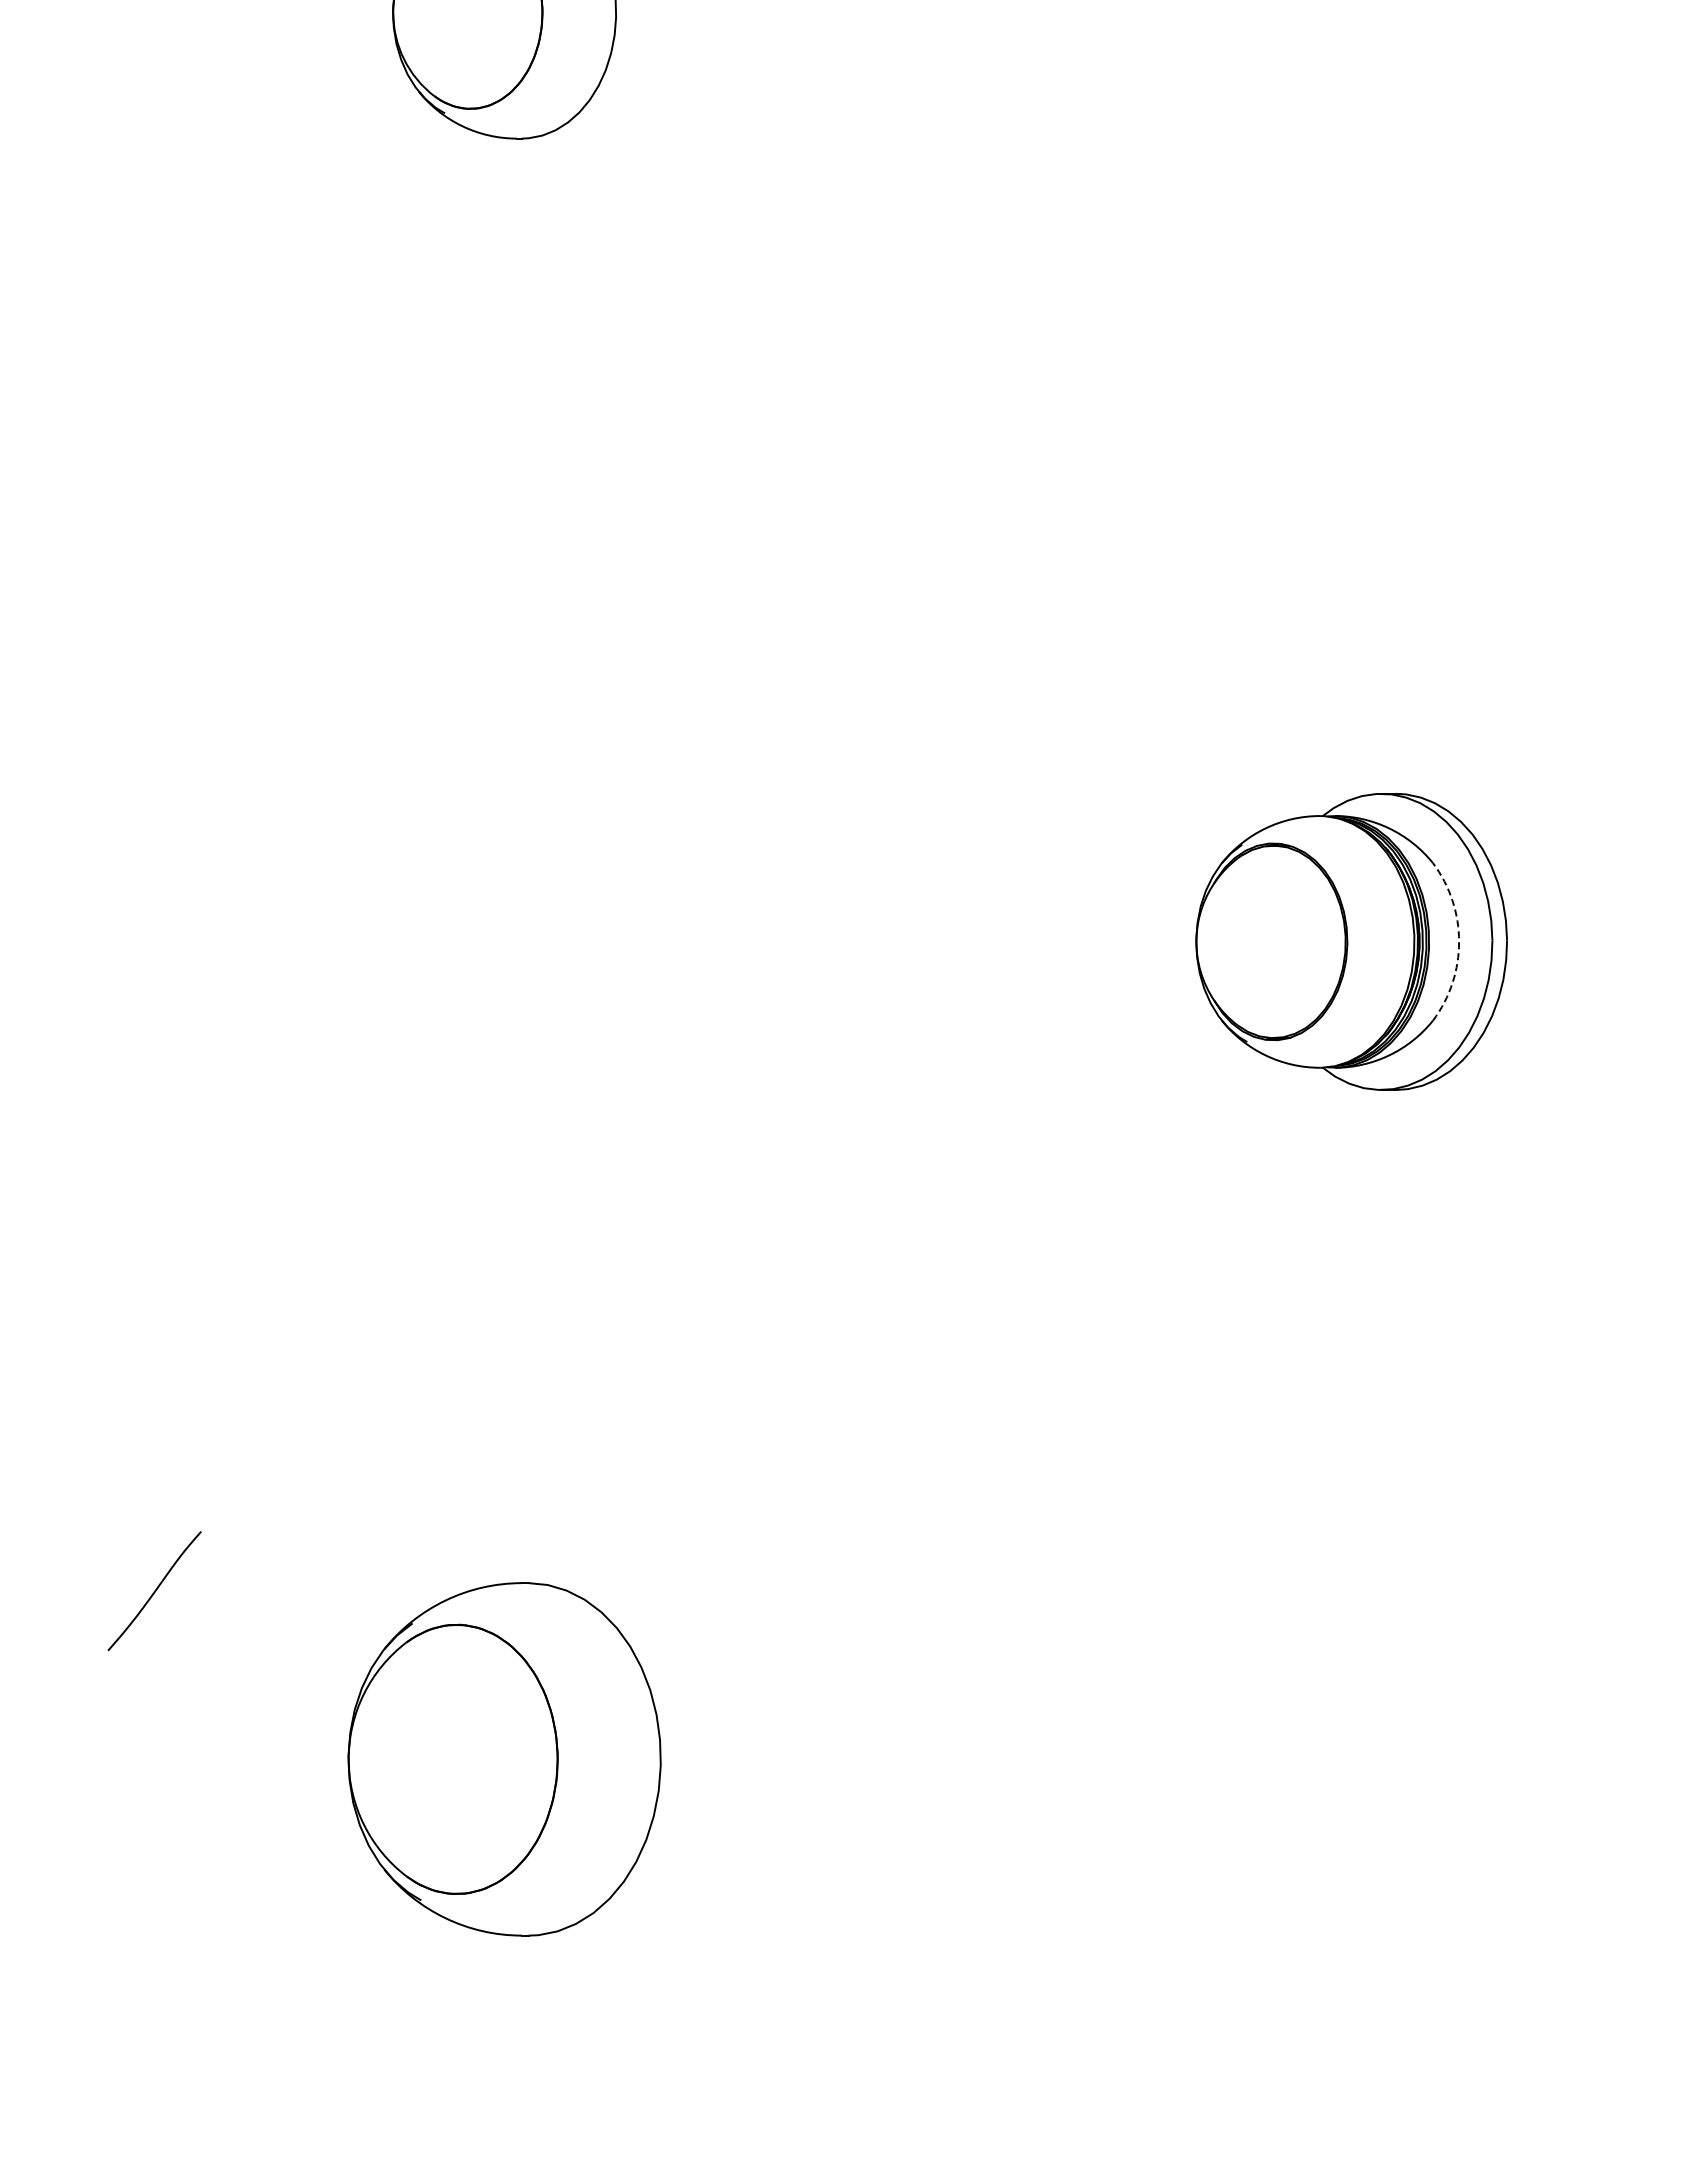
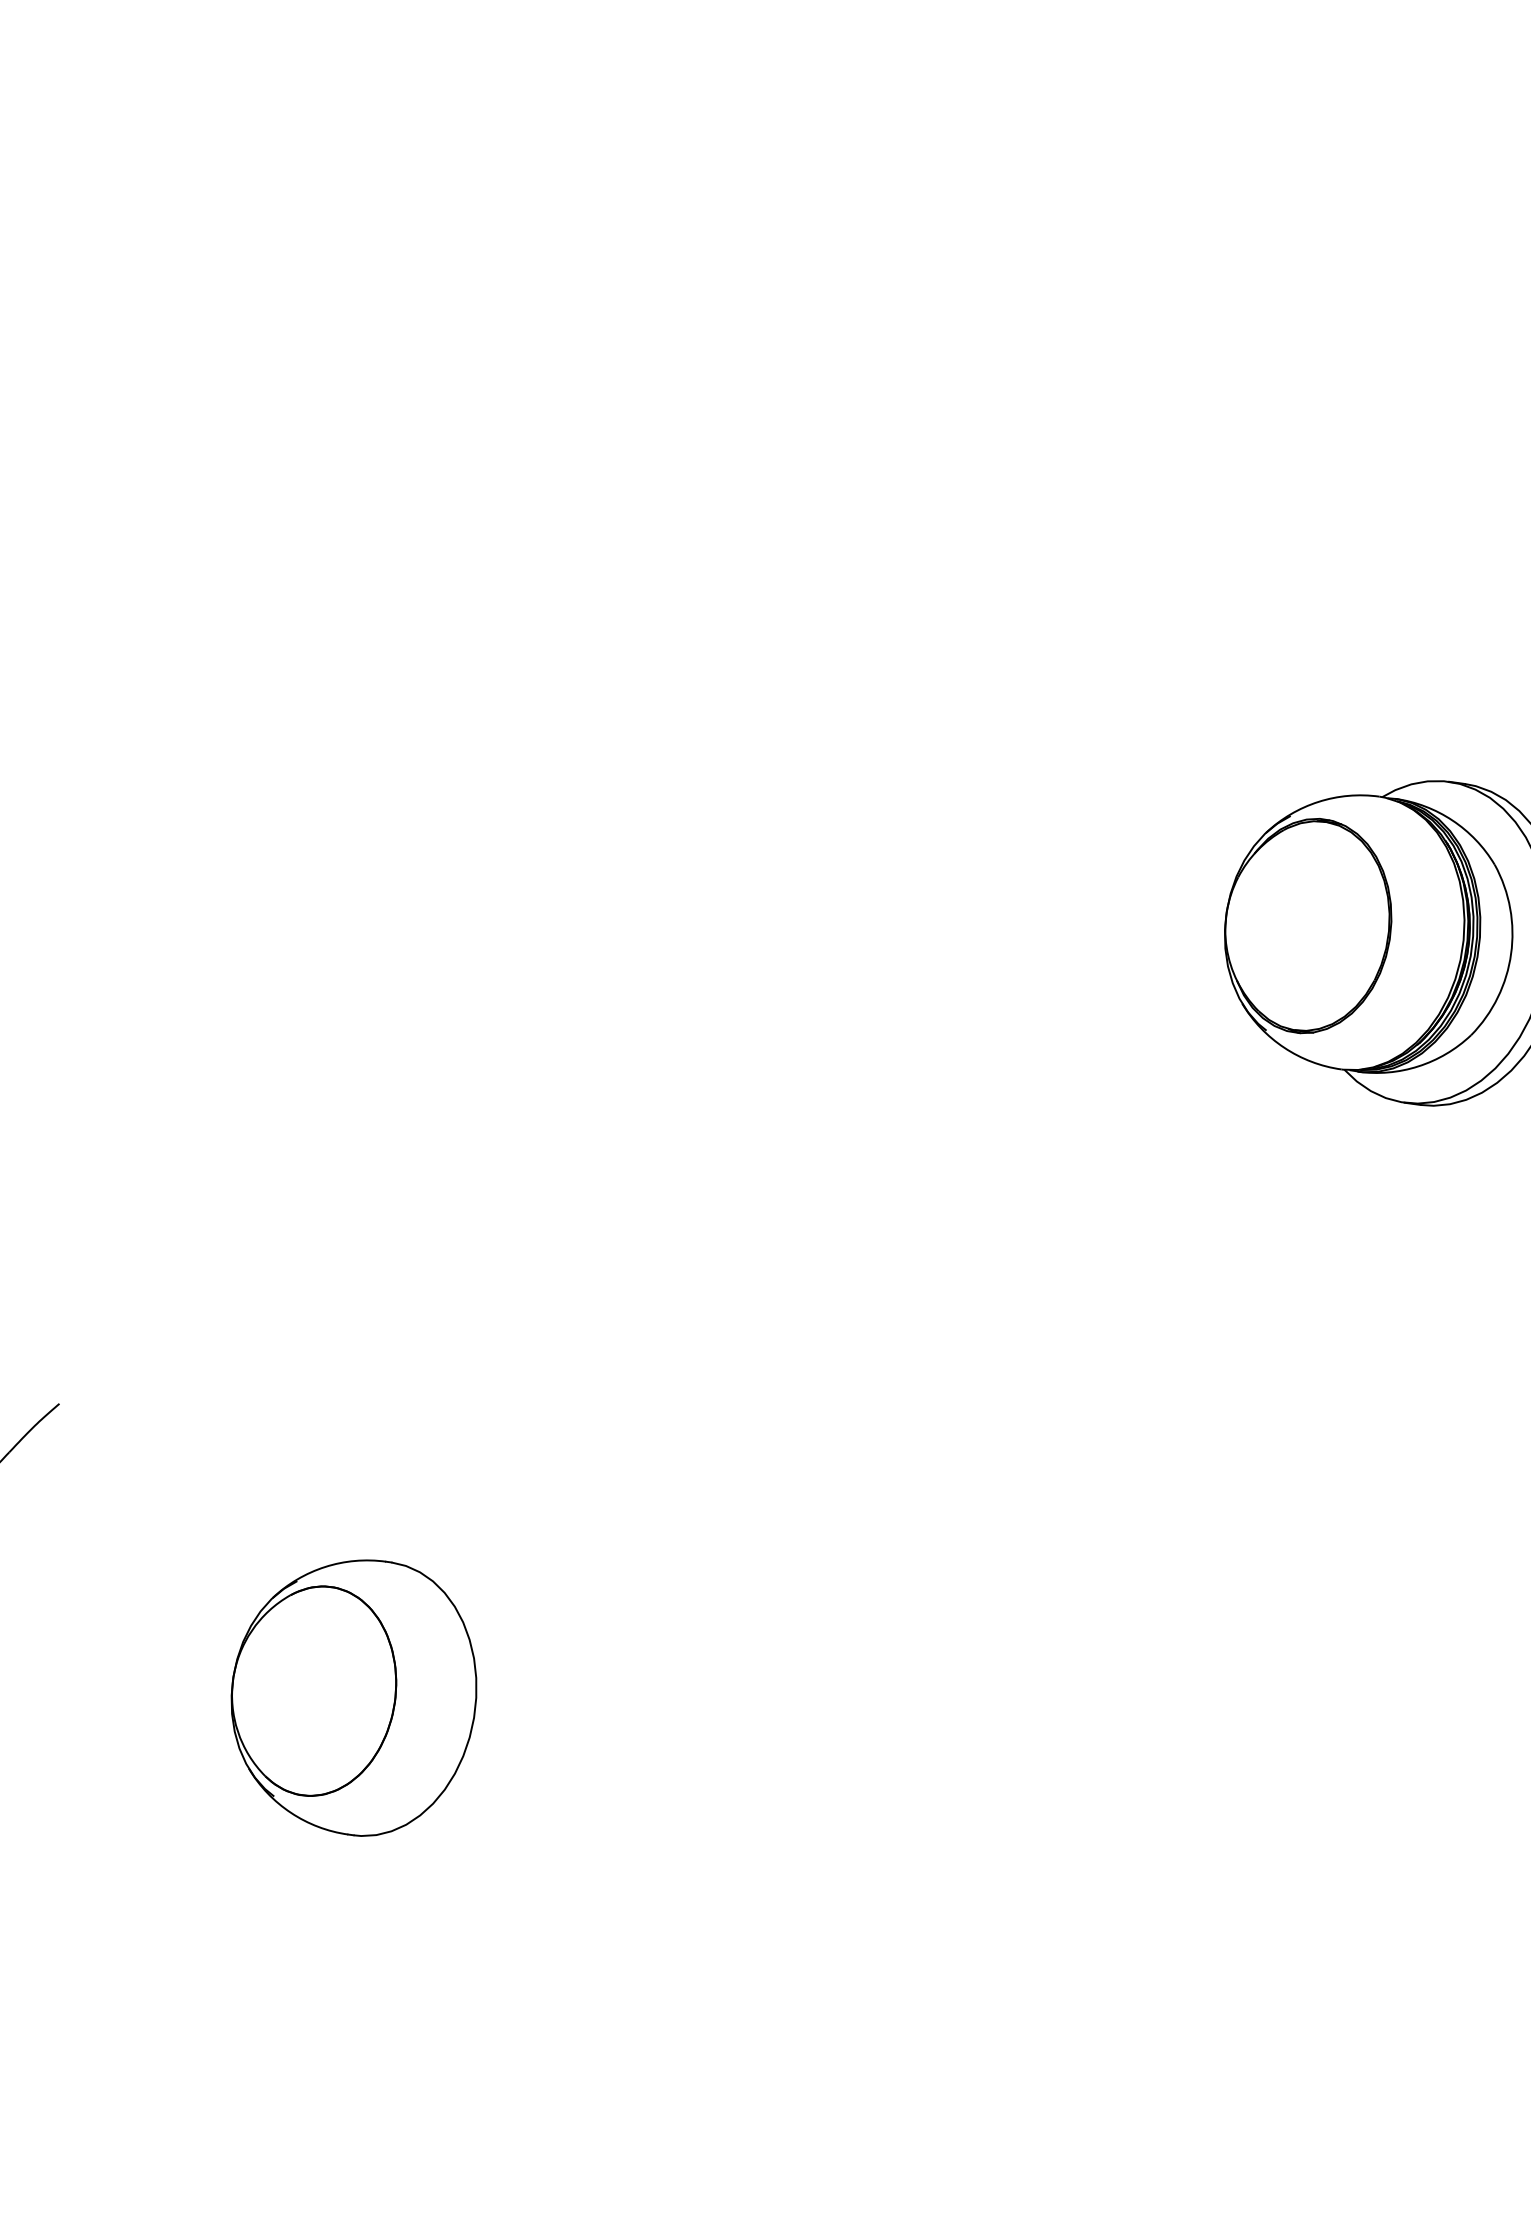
arc: (1459, 941) -> (1511, 953), dashed -> solid
part: (504, 1759) -> (353, 1696), size x0.71

